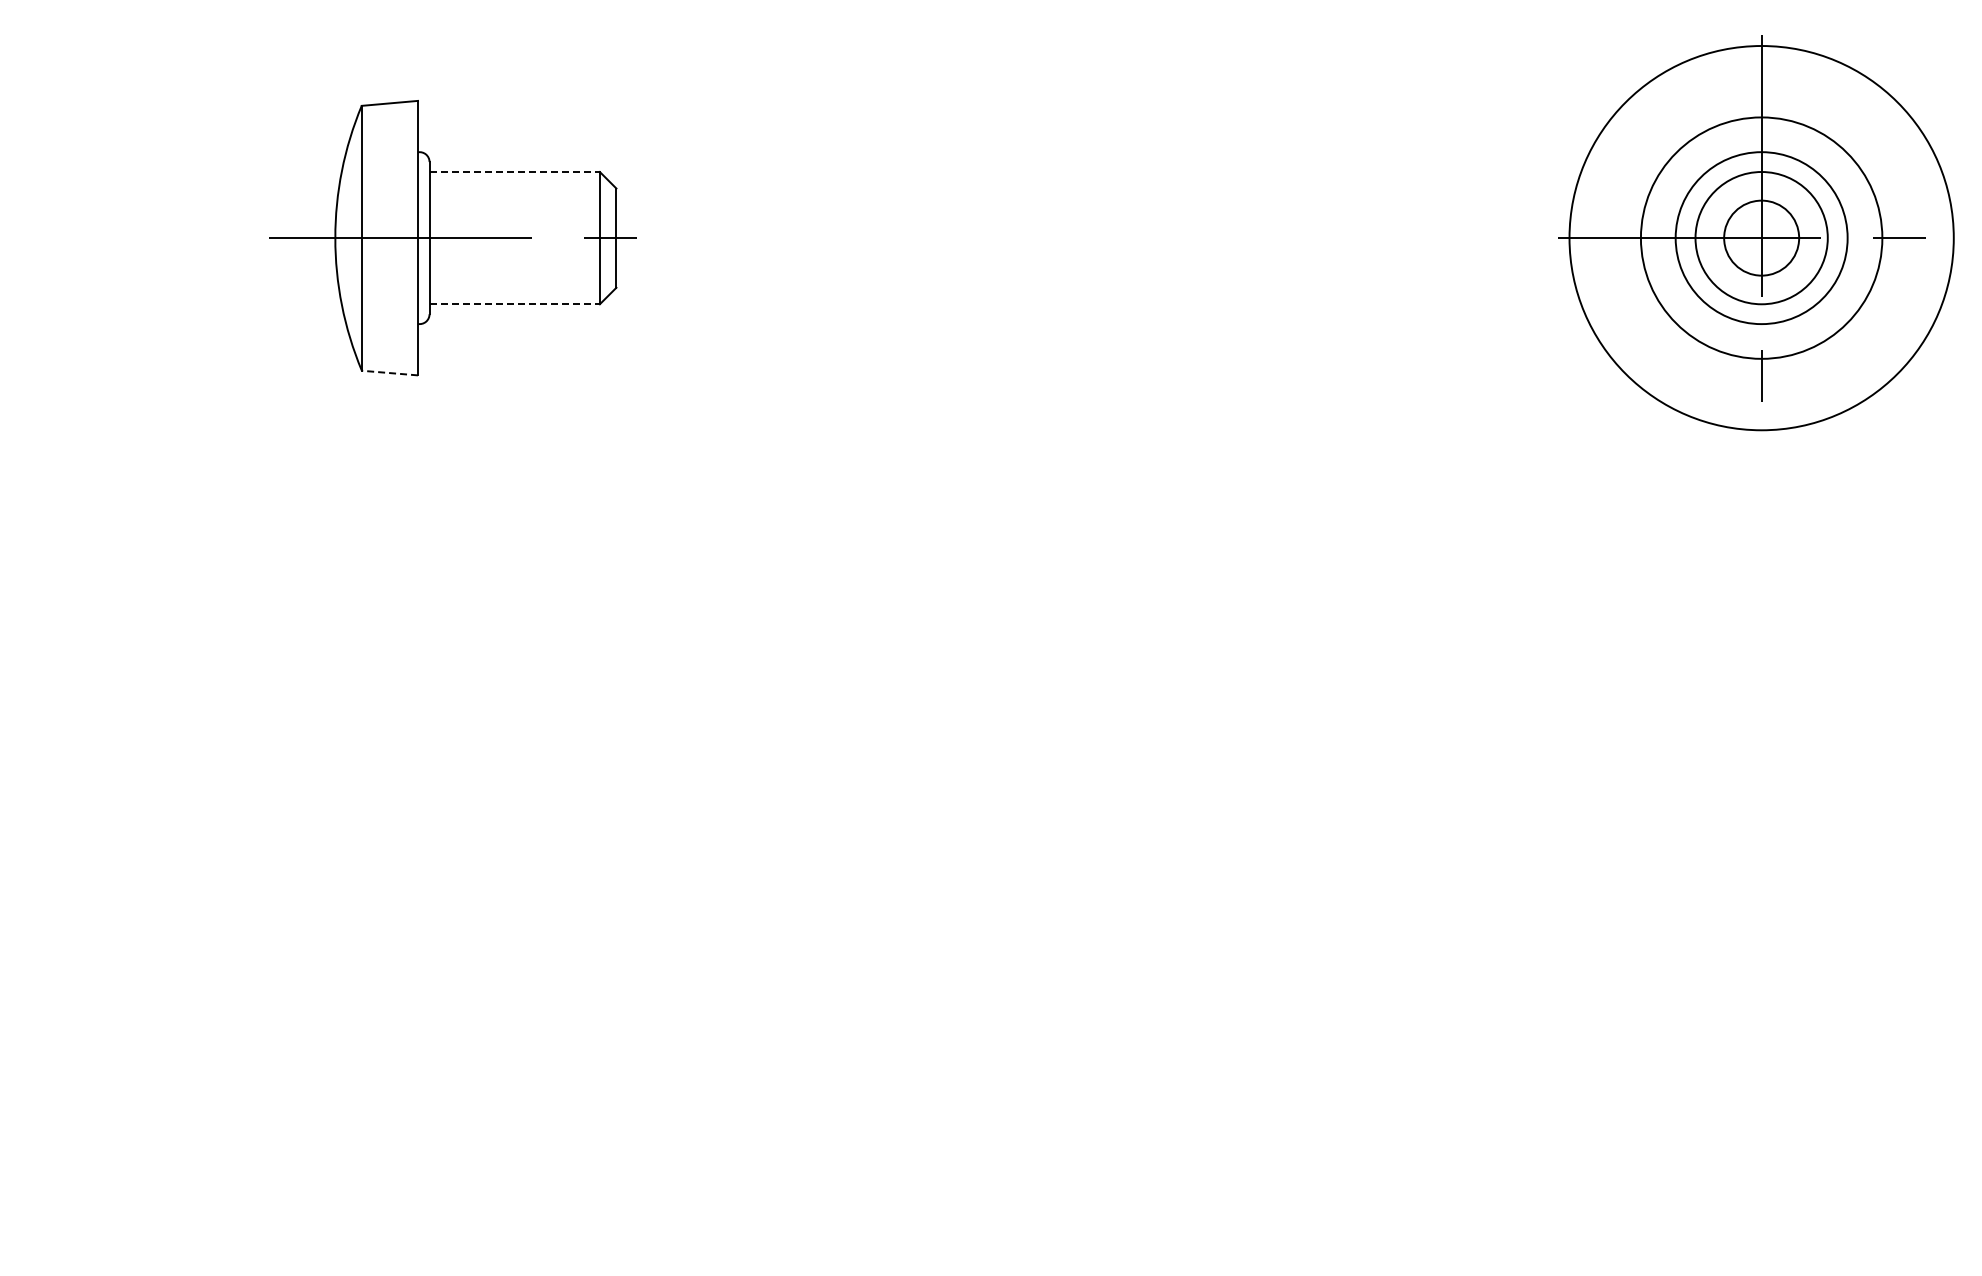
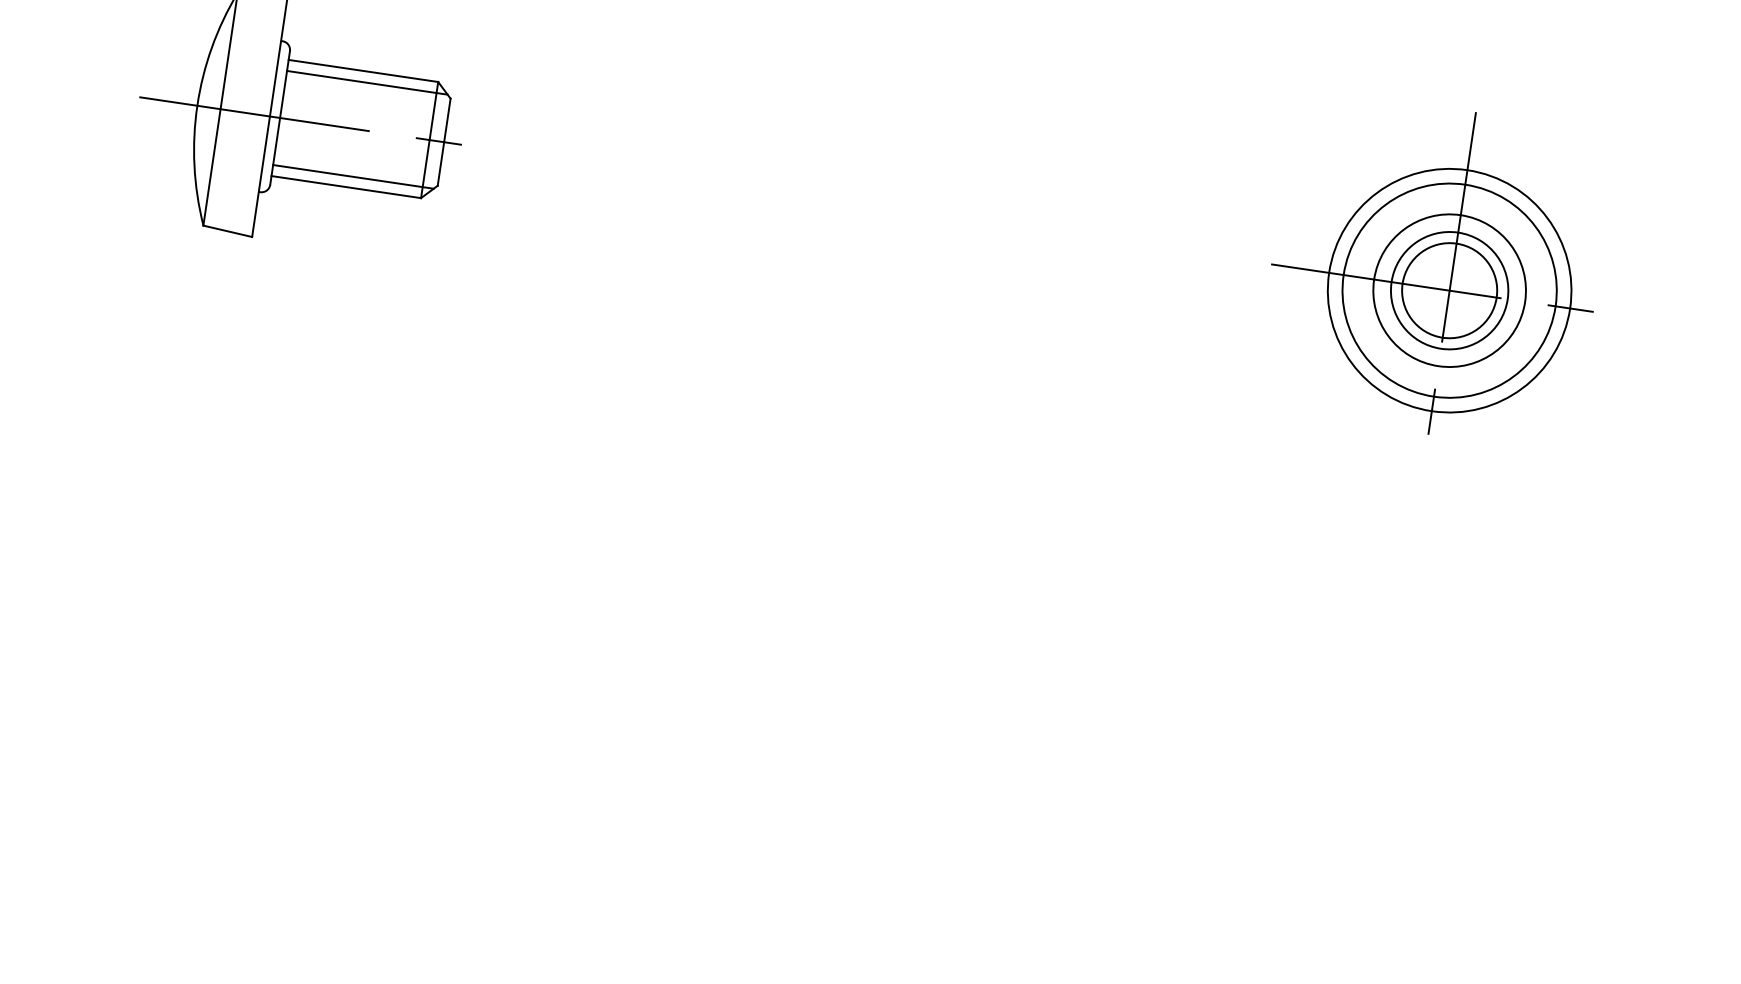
line: (515, 172) -> (364, 71), dashed -> solid
line: (520, 184) -> (366, 82), added
circle: (1761, 237) -> (1449, 290), size x0.71
circle: (1761, 237) -> (1449, 290), size x1.43
line: (520, 291) -> (353, 176), added
line: (515, 304) -> (346, 187), dashed -> solid
line: (389, 373) -> (227, 231), dashed -> solid

